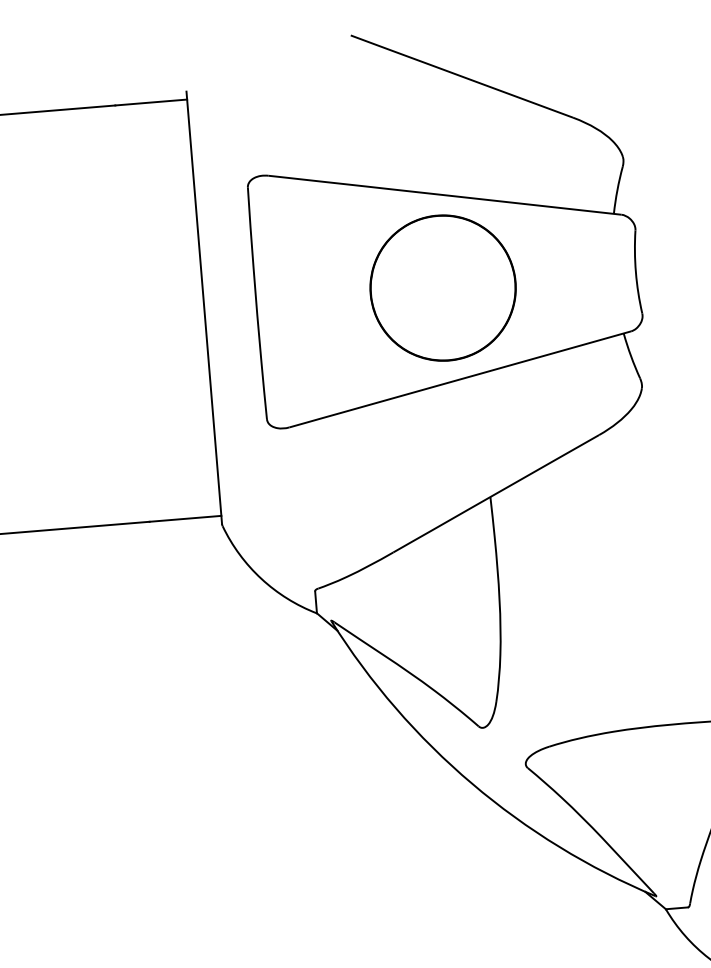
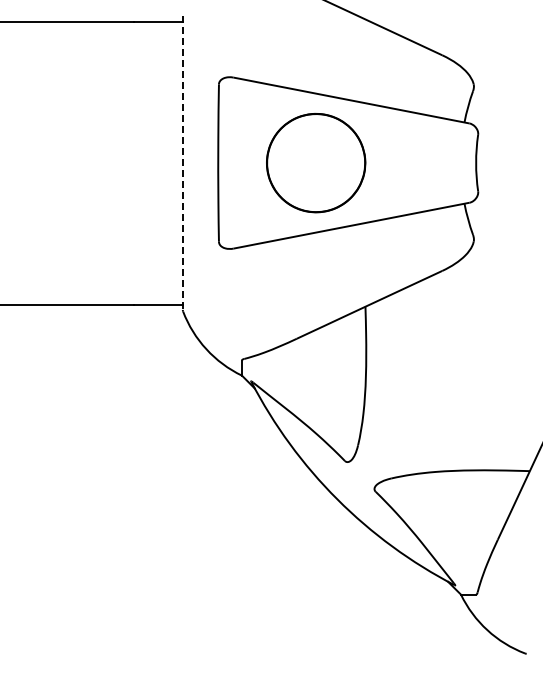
part: (443, 288) -> (316, 163), moved
line: (203, 308) -> (182, 163), solid -> dashed

